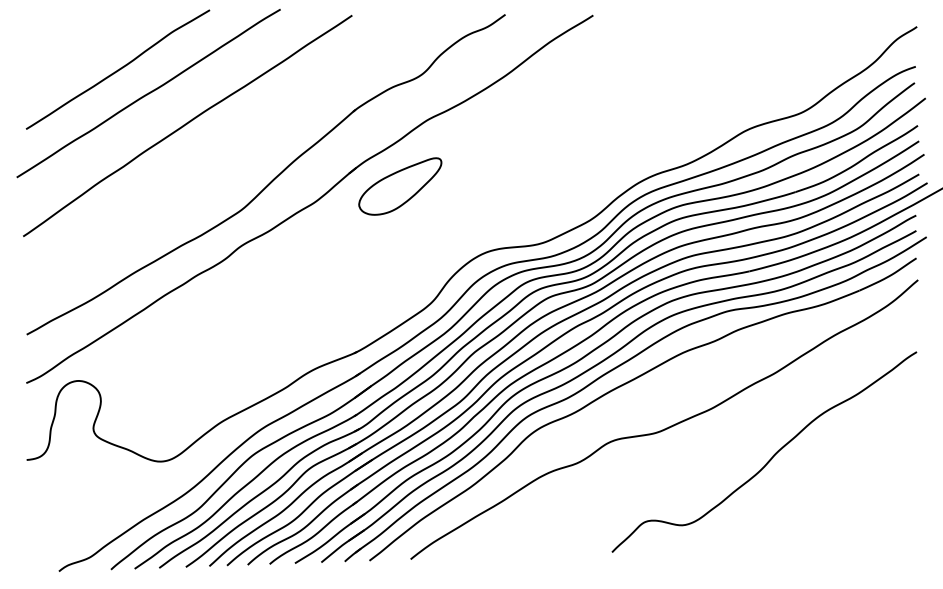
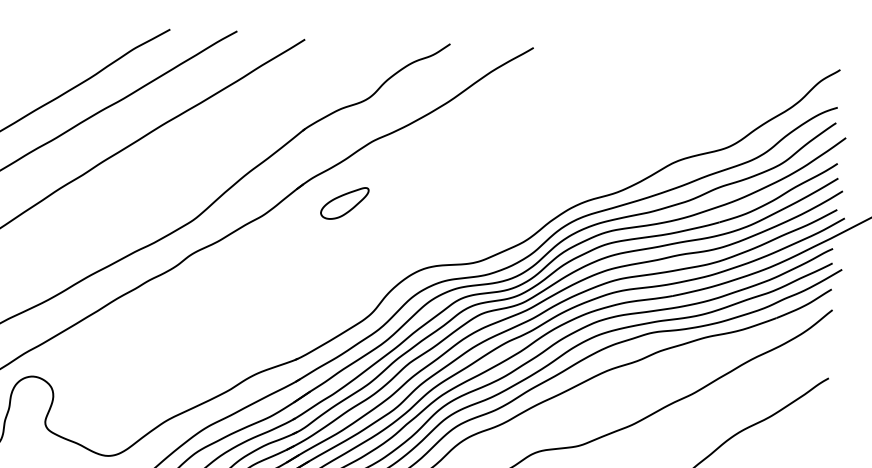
part: (400, 186) -> (344, 203), size x0.6

